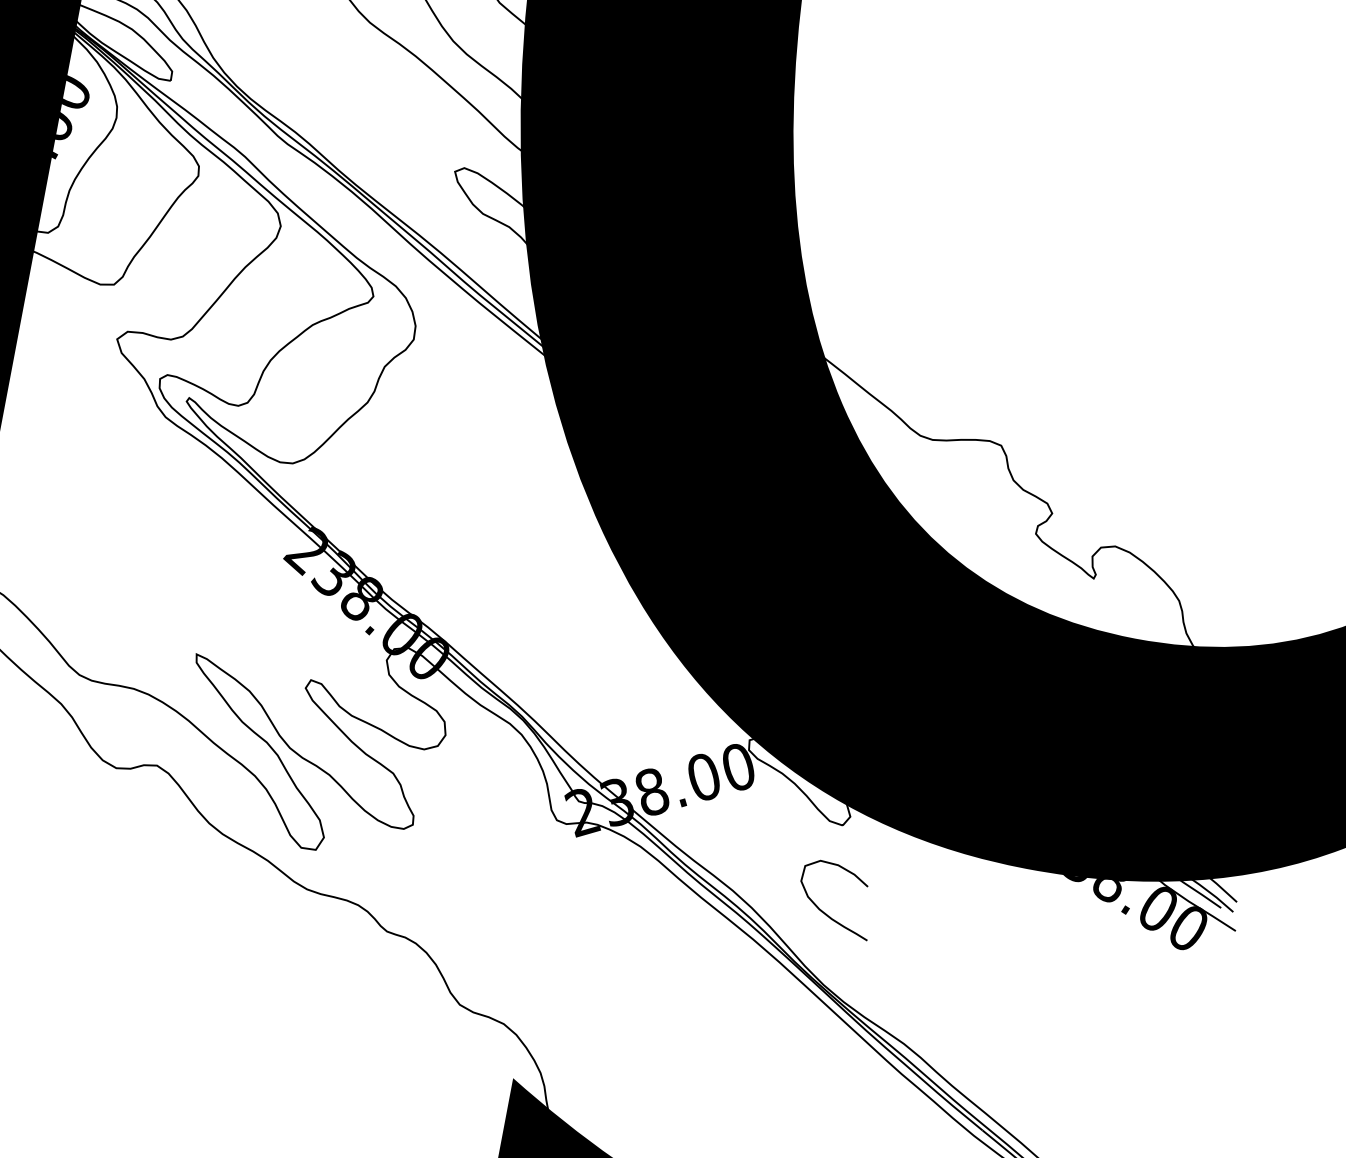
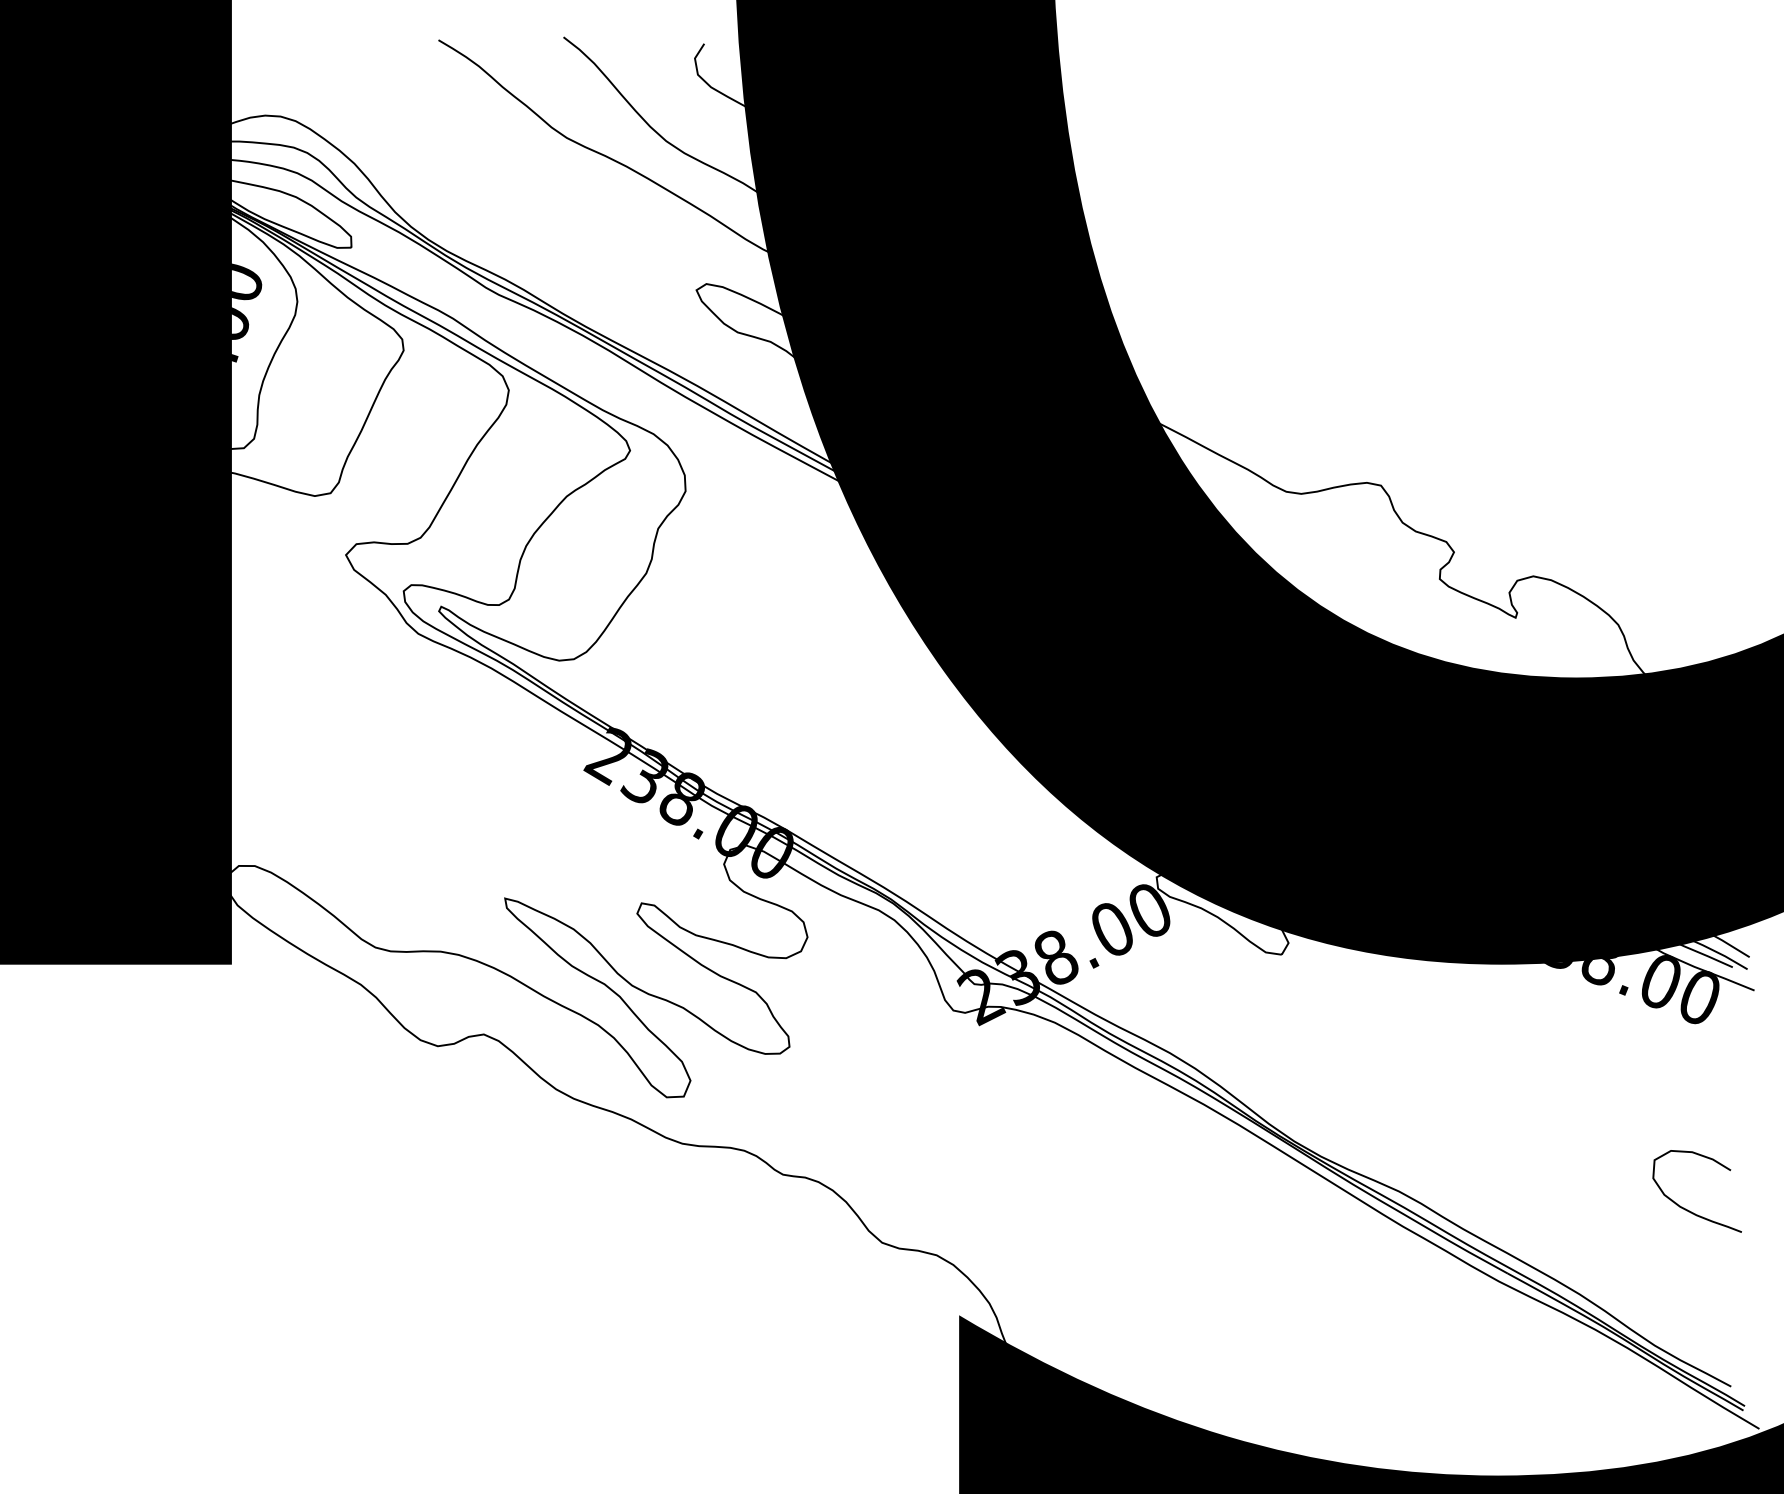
curve: (825, 912) -> (1687, 1209), moved

